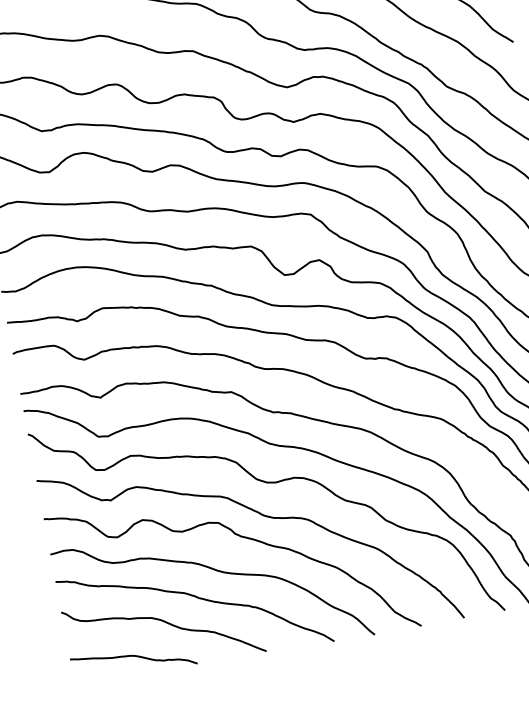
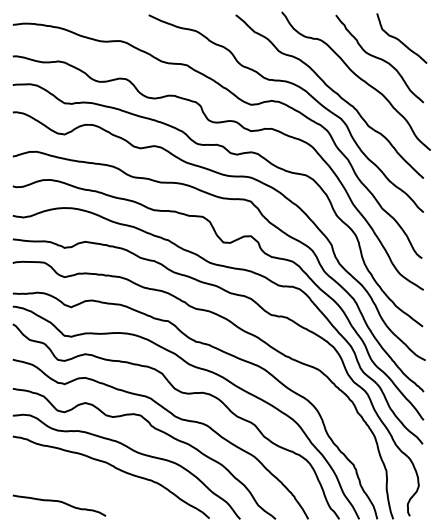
curve: (167, 624) -> (89, 483), removed

